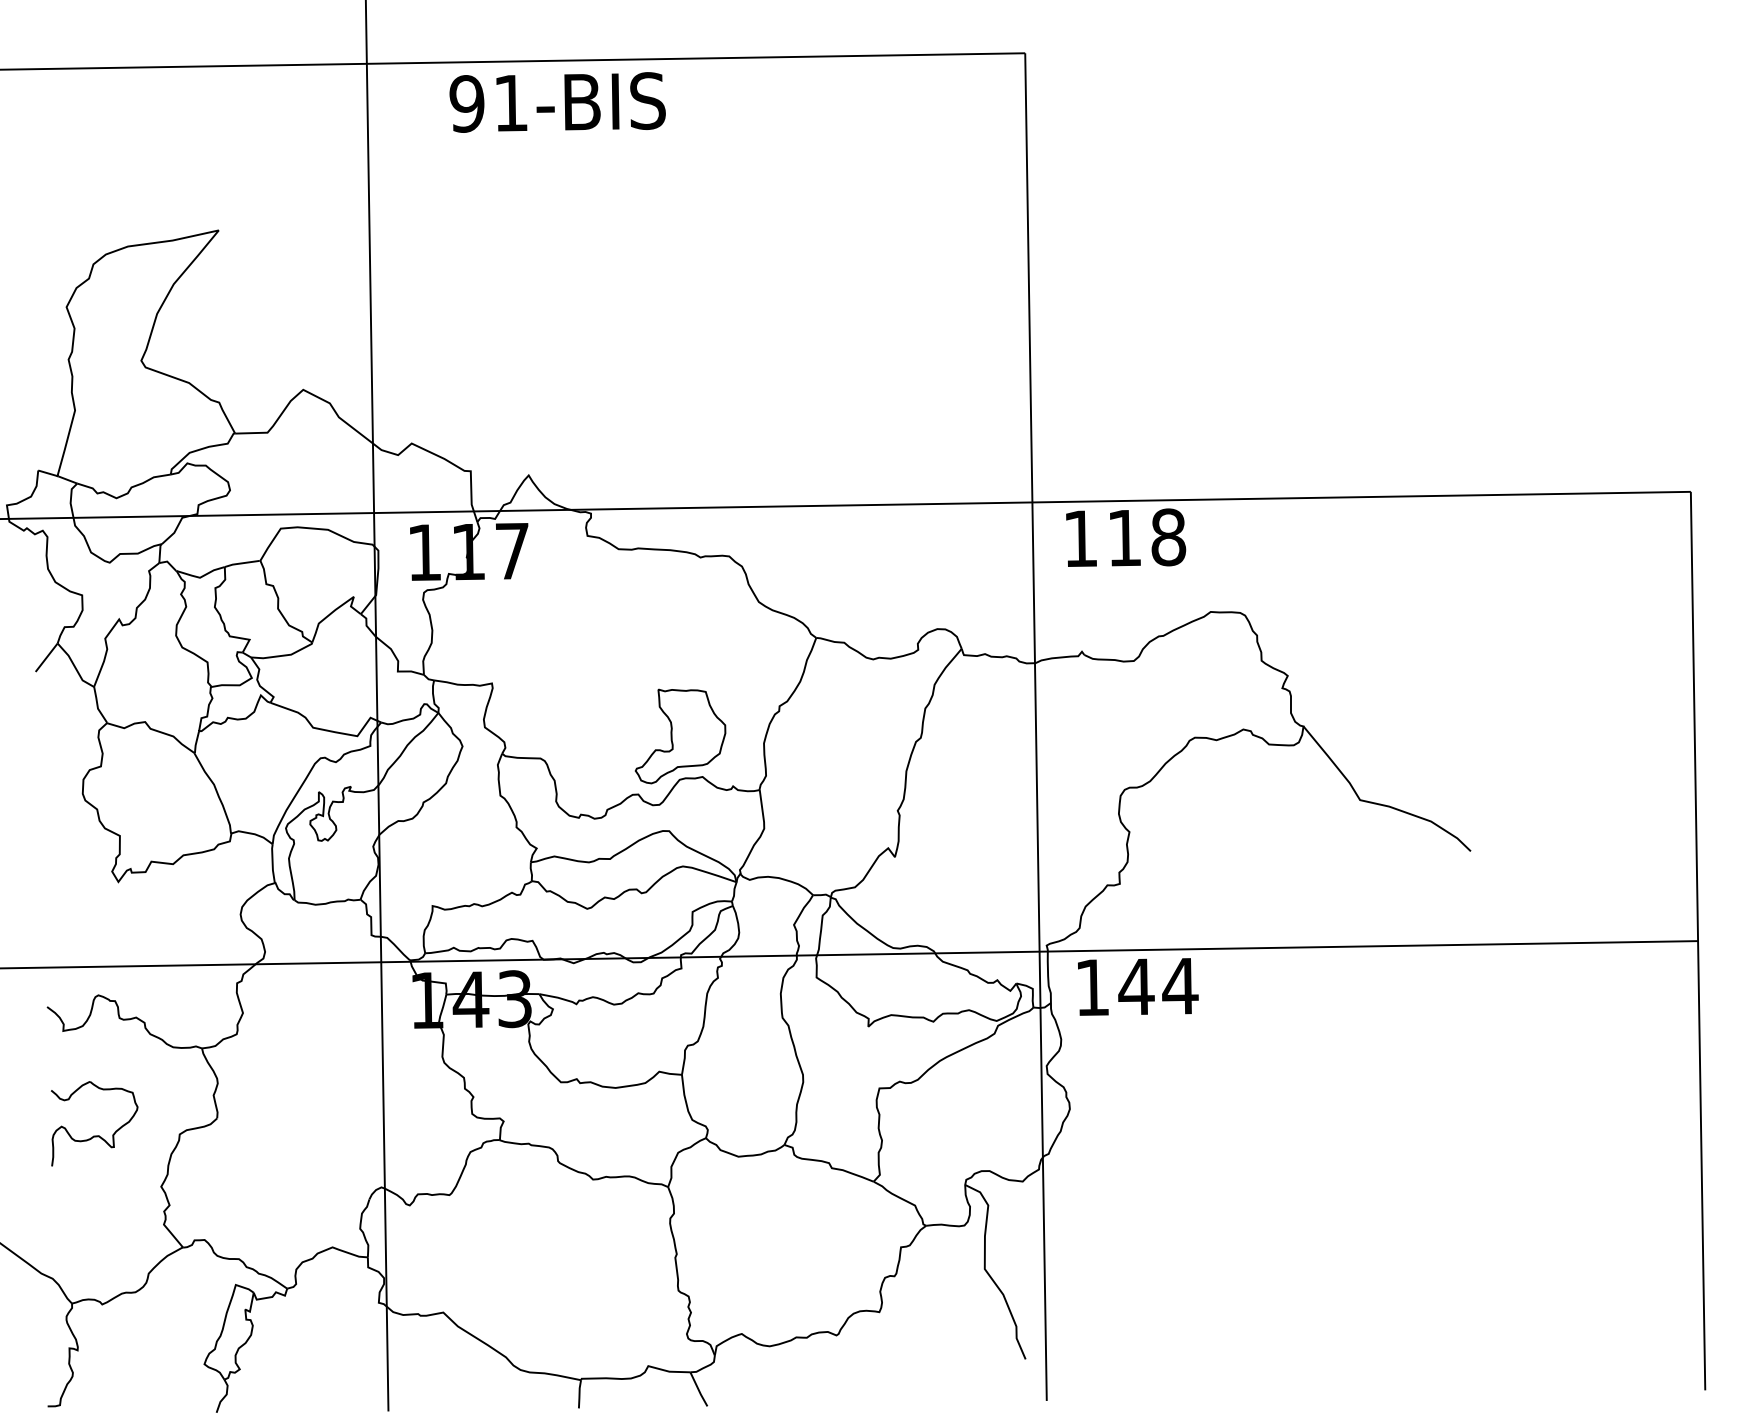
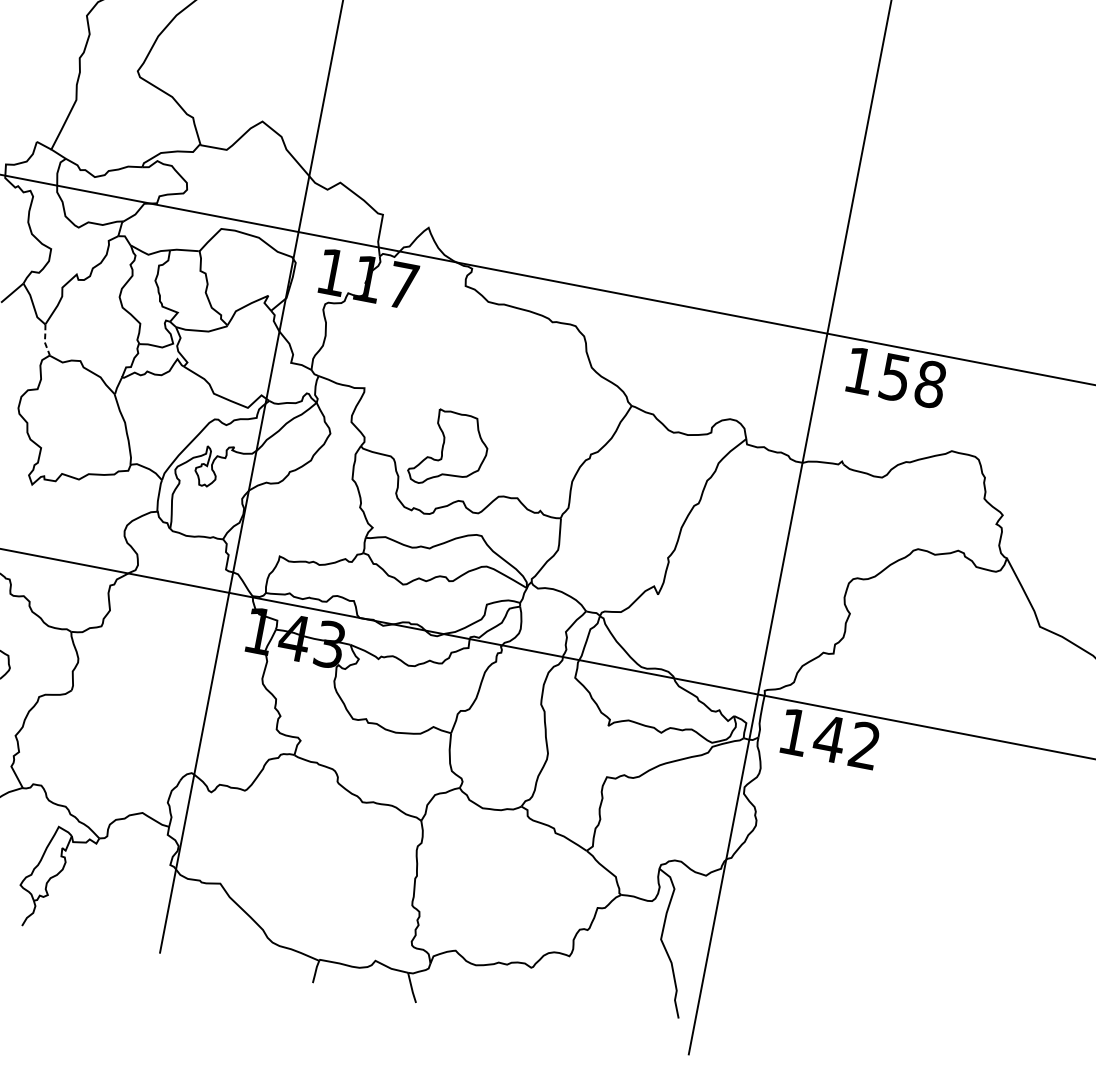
text: (1124, 538) -> (895, 377), 118 -> 158
line: (97, 705) -> (45, 339), solid -> dashed
part: (680, 736) -> (449, 450), moved
text: (1180, 985) -> (865, 745), 144 -> 142

